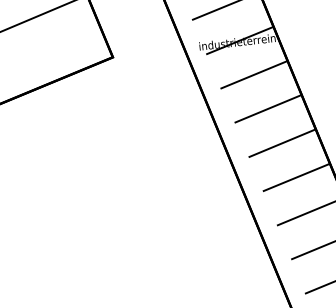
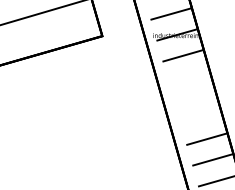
line: (266, 109) -> (188, 76), removed
line: (281, 143) -> (194, 97), removed
line: (295, 176) -> (200, 117), removed

